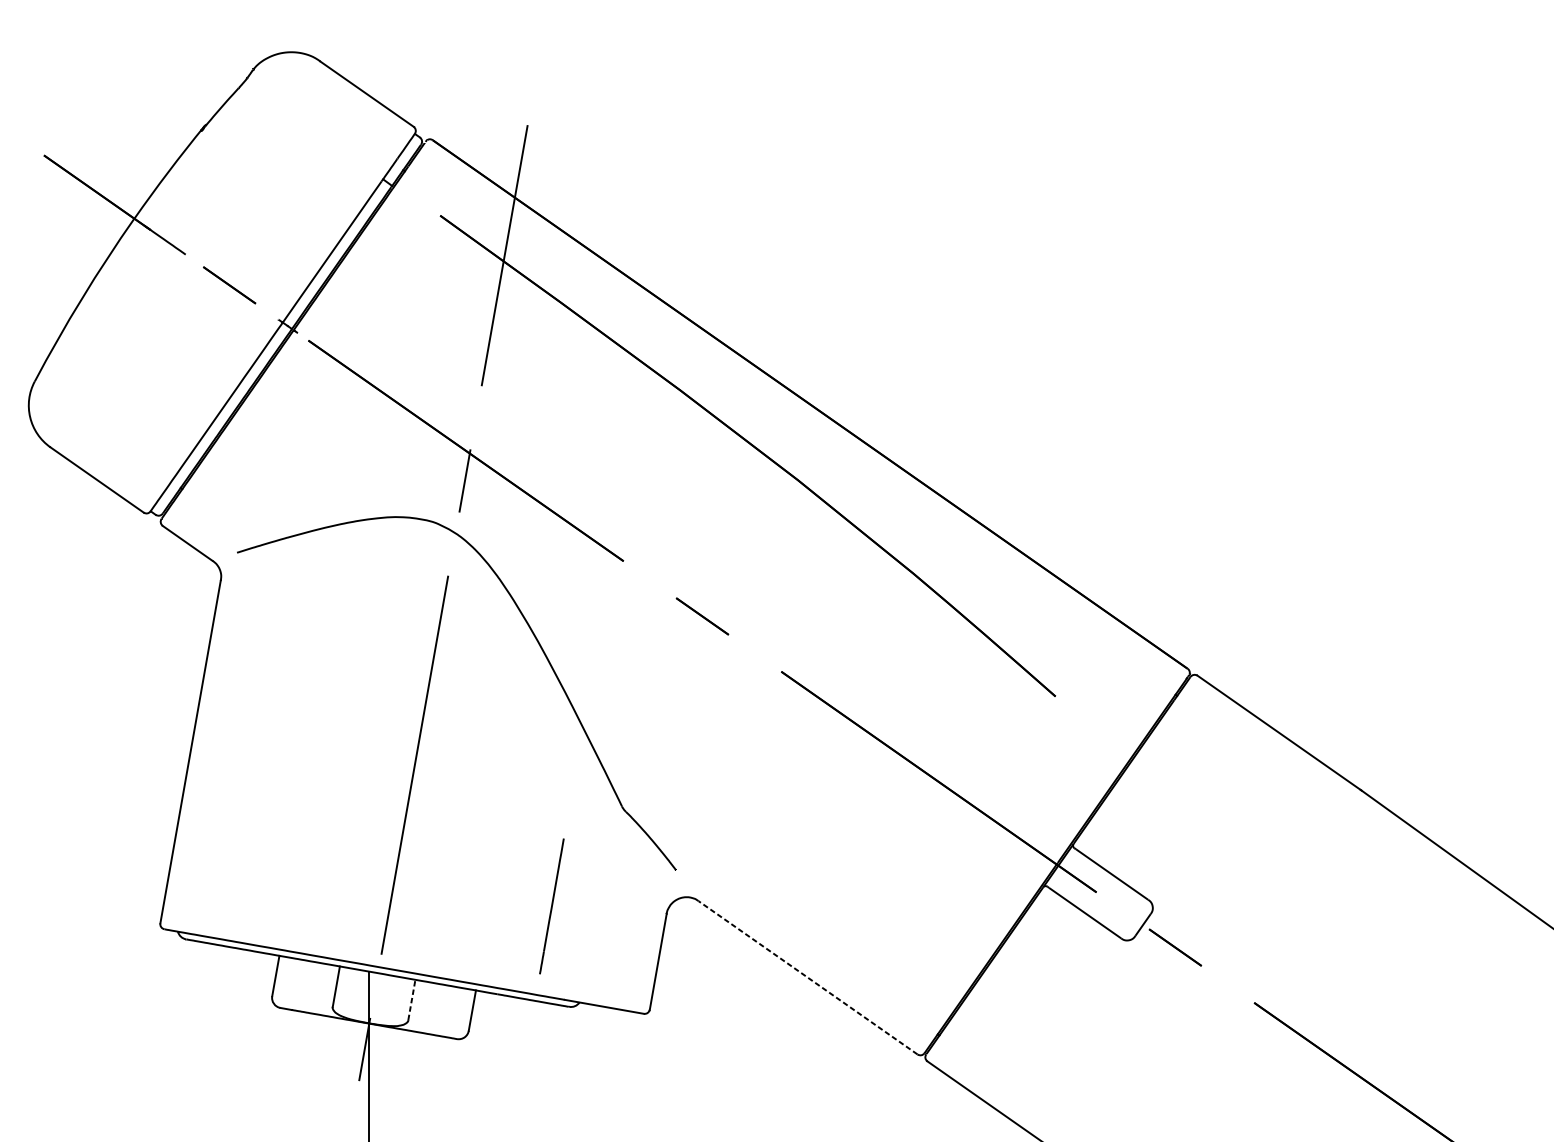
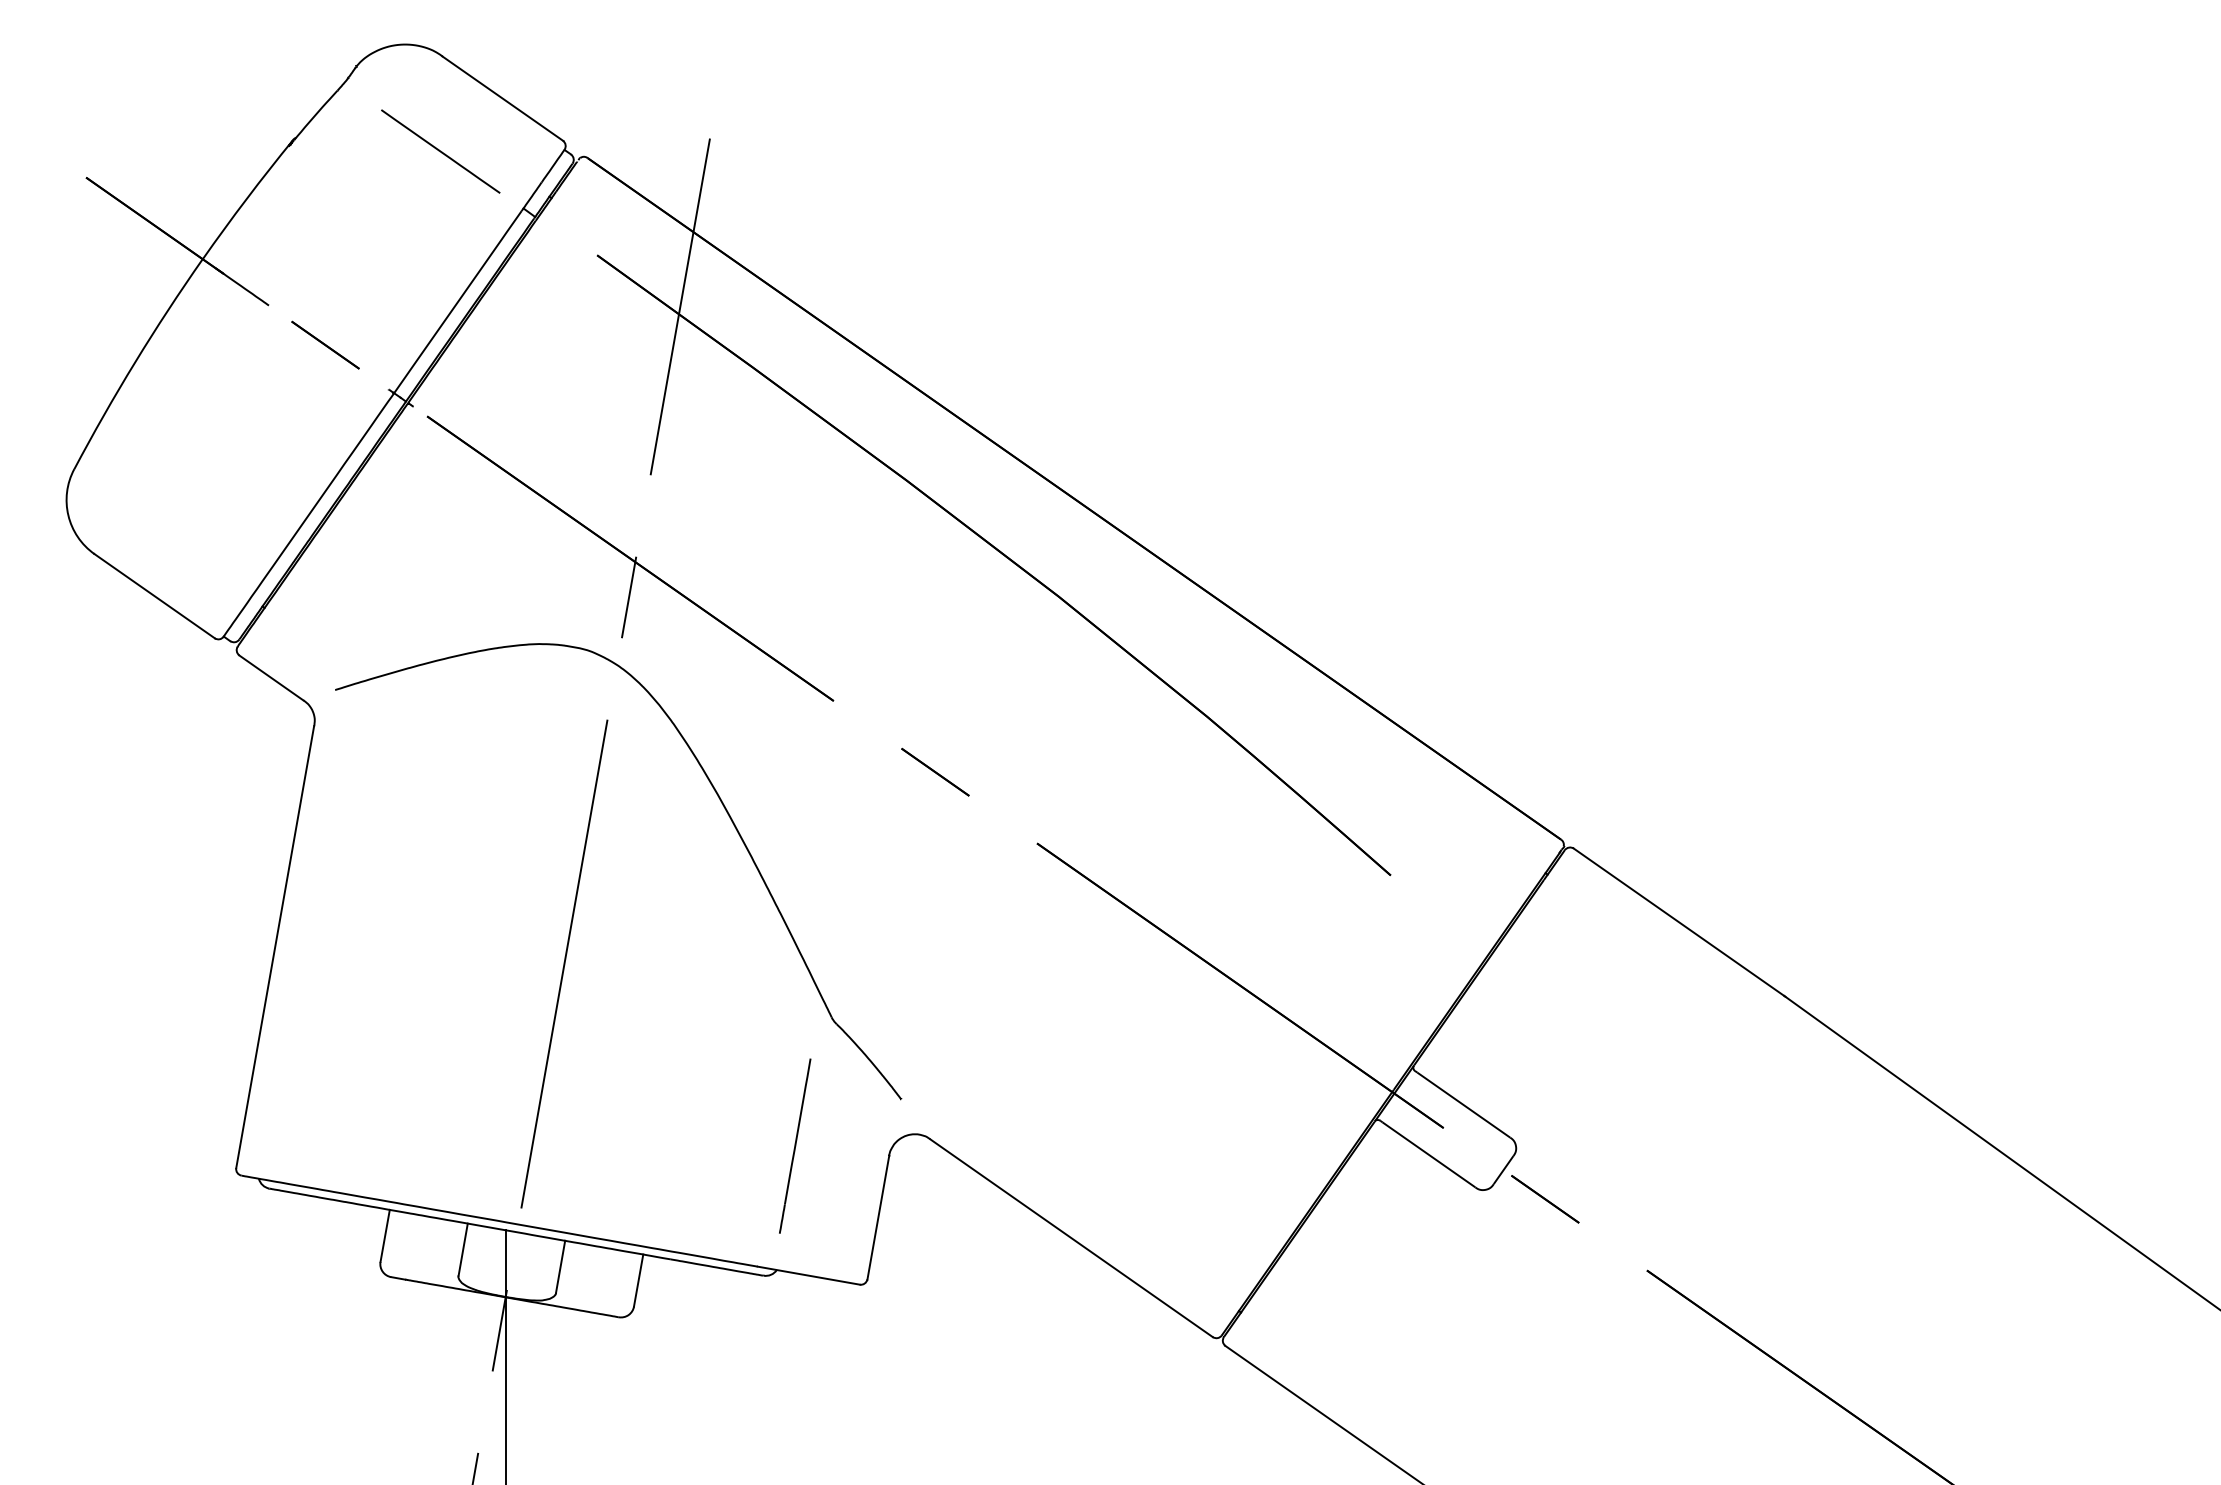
line: (318, 135) -> (440, 151), added
line: (552, 905) -> (795, 1145), moved
line: (808, 977) -> (1071, 1237), dashed -> solid
line: (411, 999) -> (560, 1266), dashed -> solid

